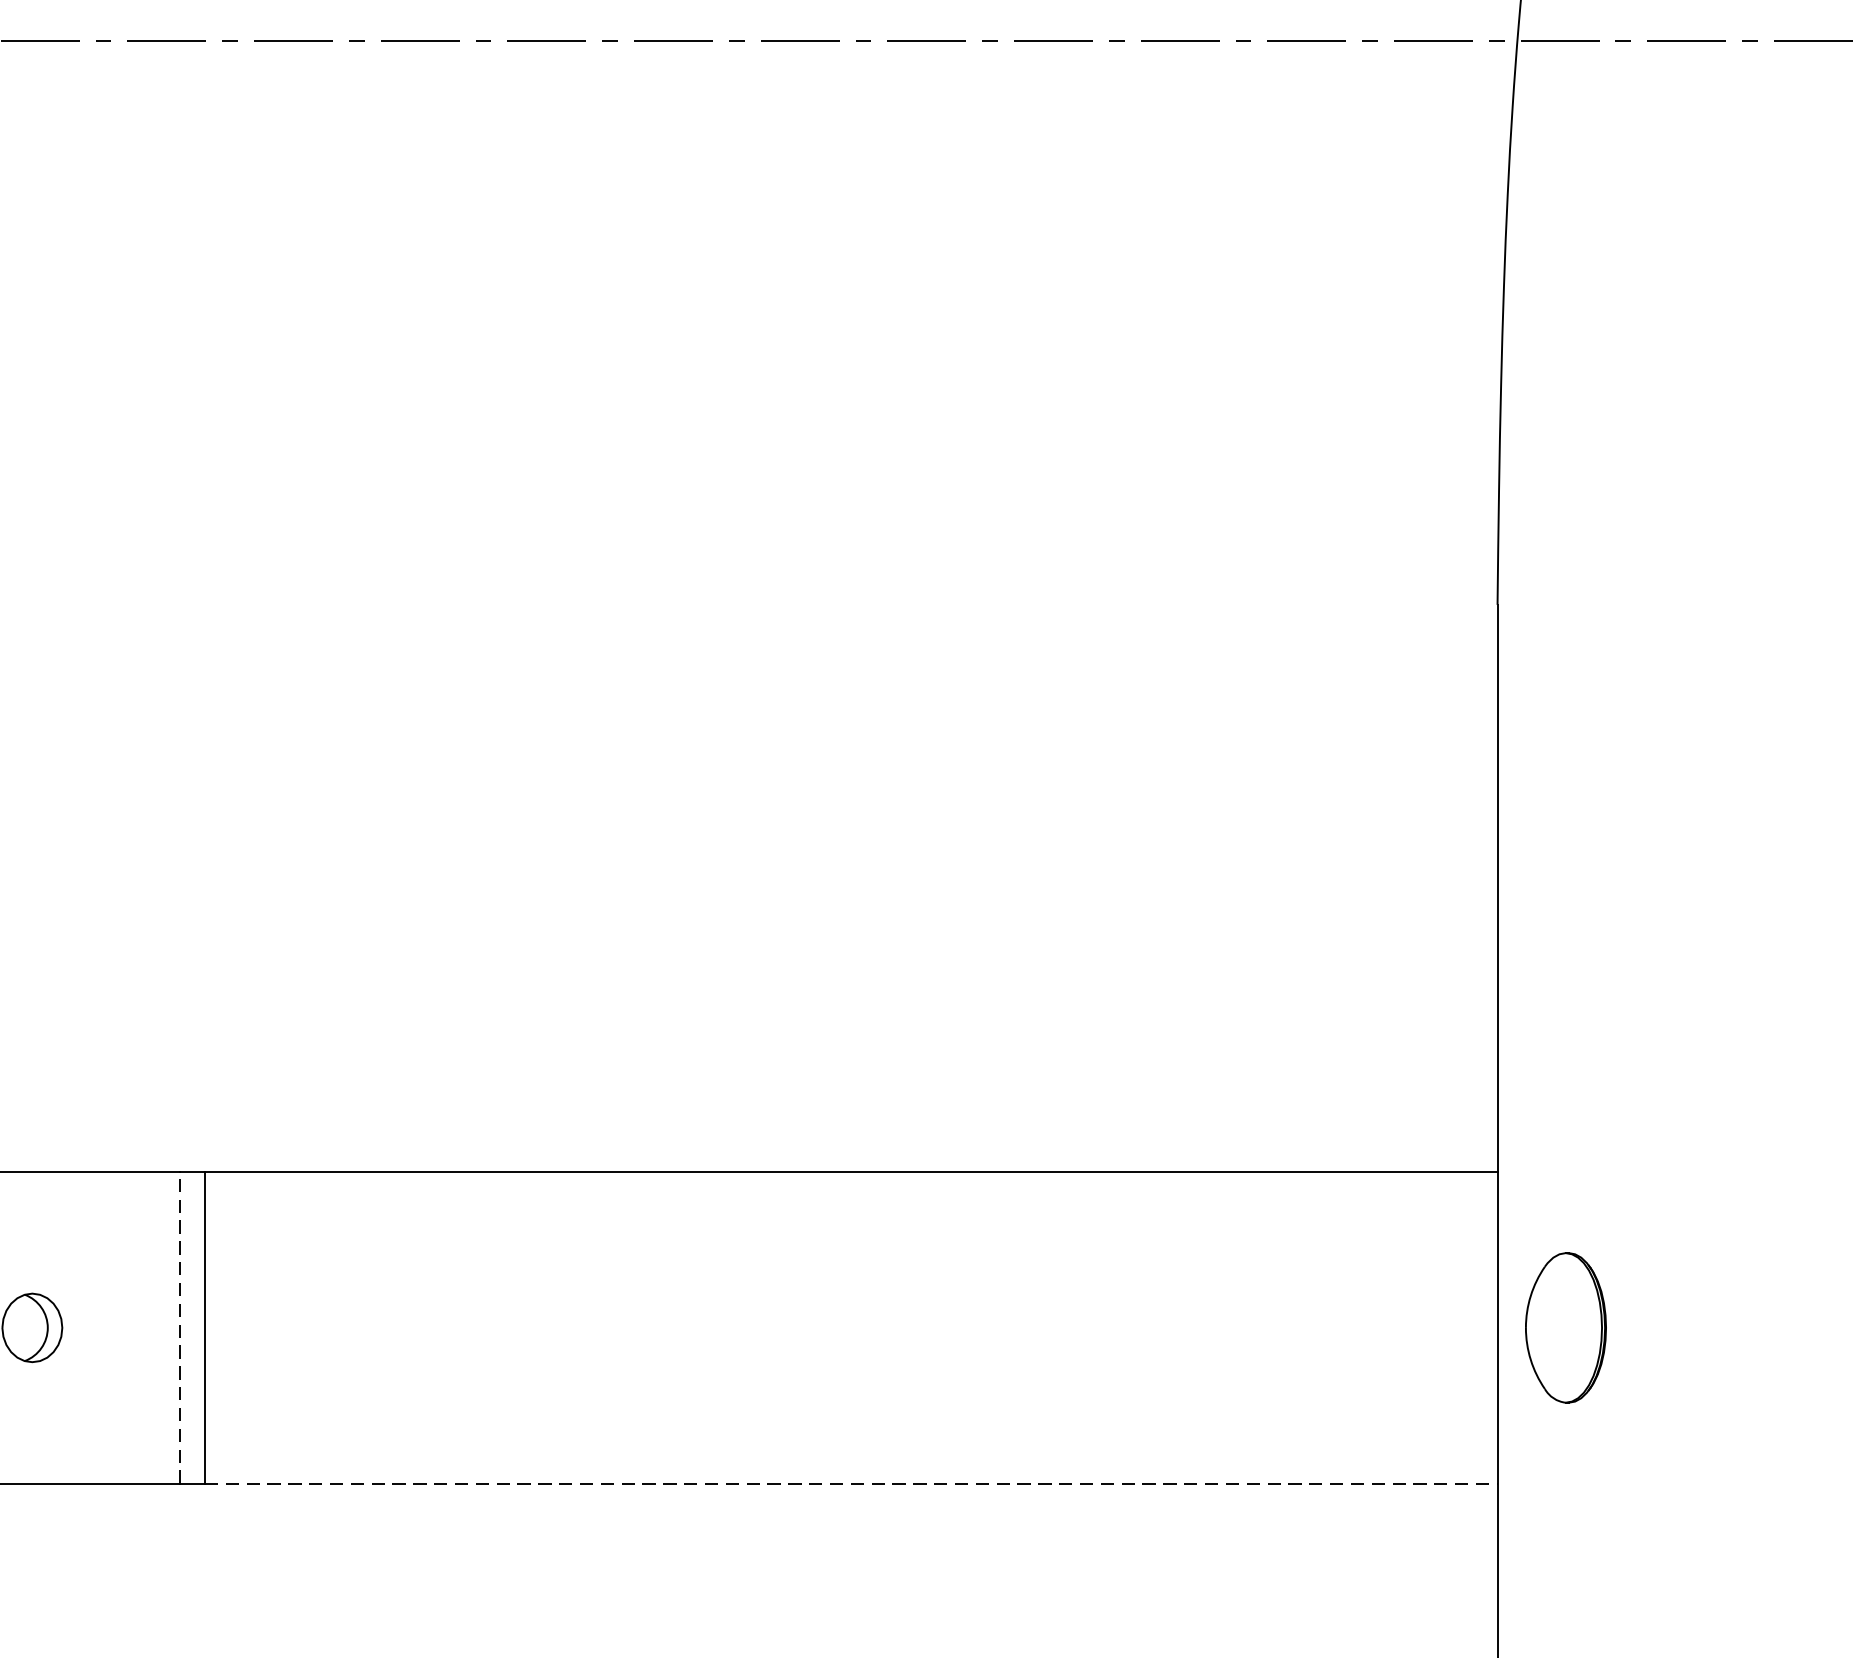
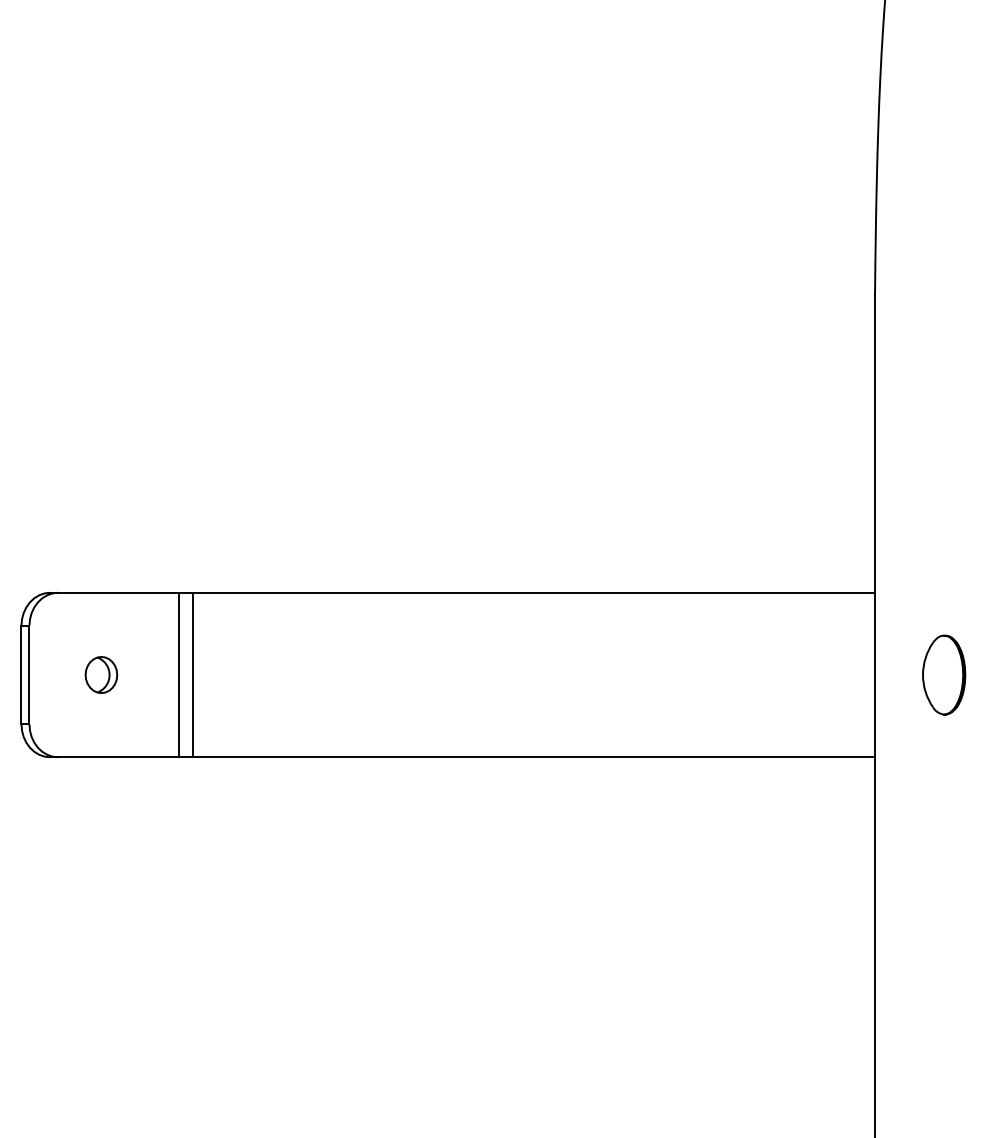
line: (180, 1326) -> (179, 674), dashed -> solid
part: (1566, 1326) -> (944, 674), moved
line: (852, 1484) -> (534, 757), dashed -> solid

